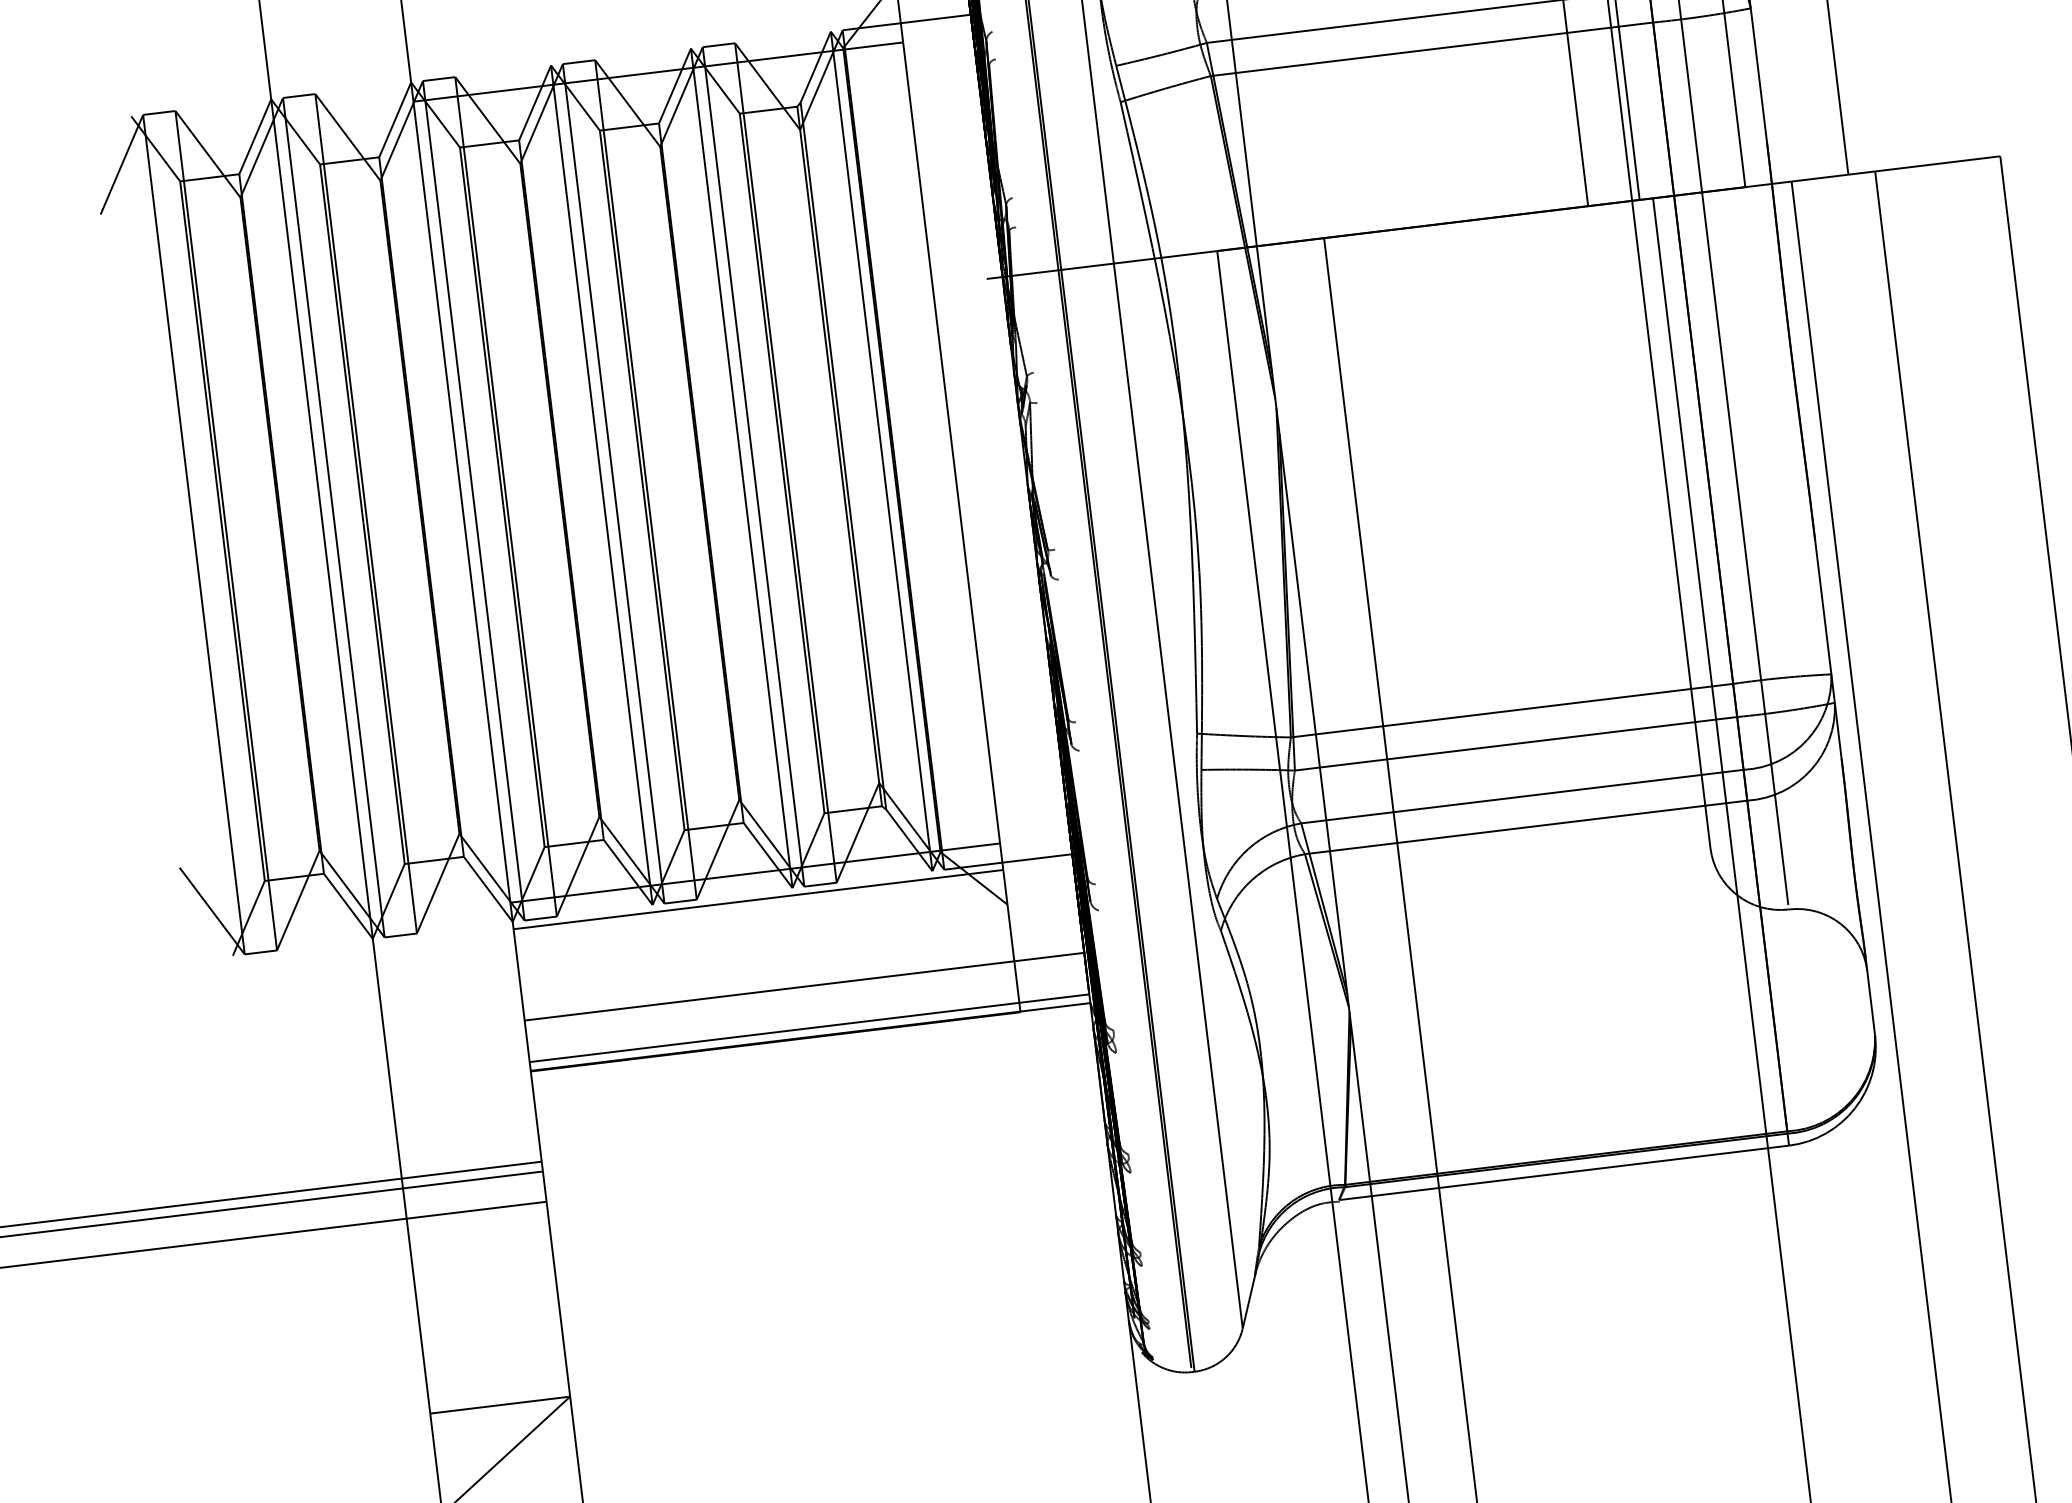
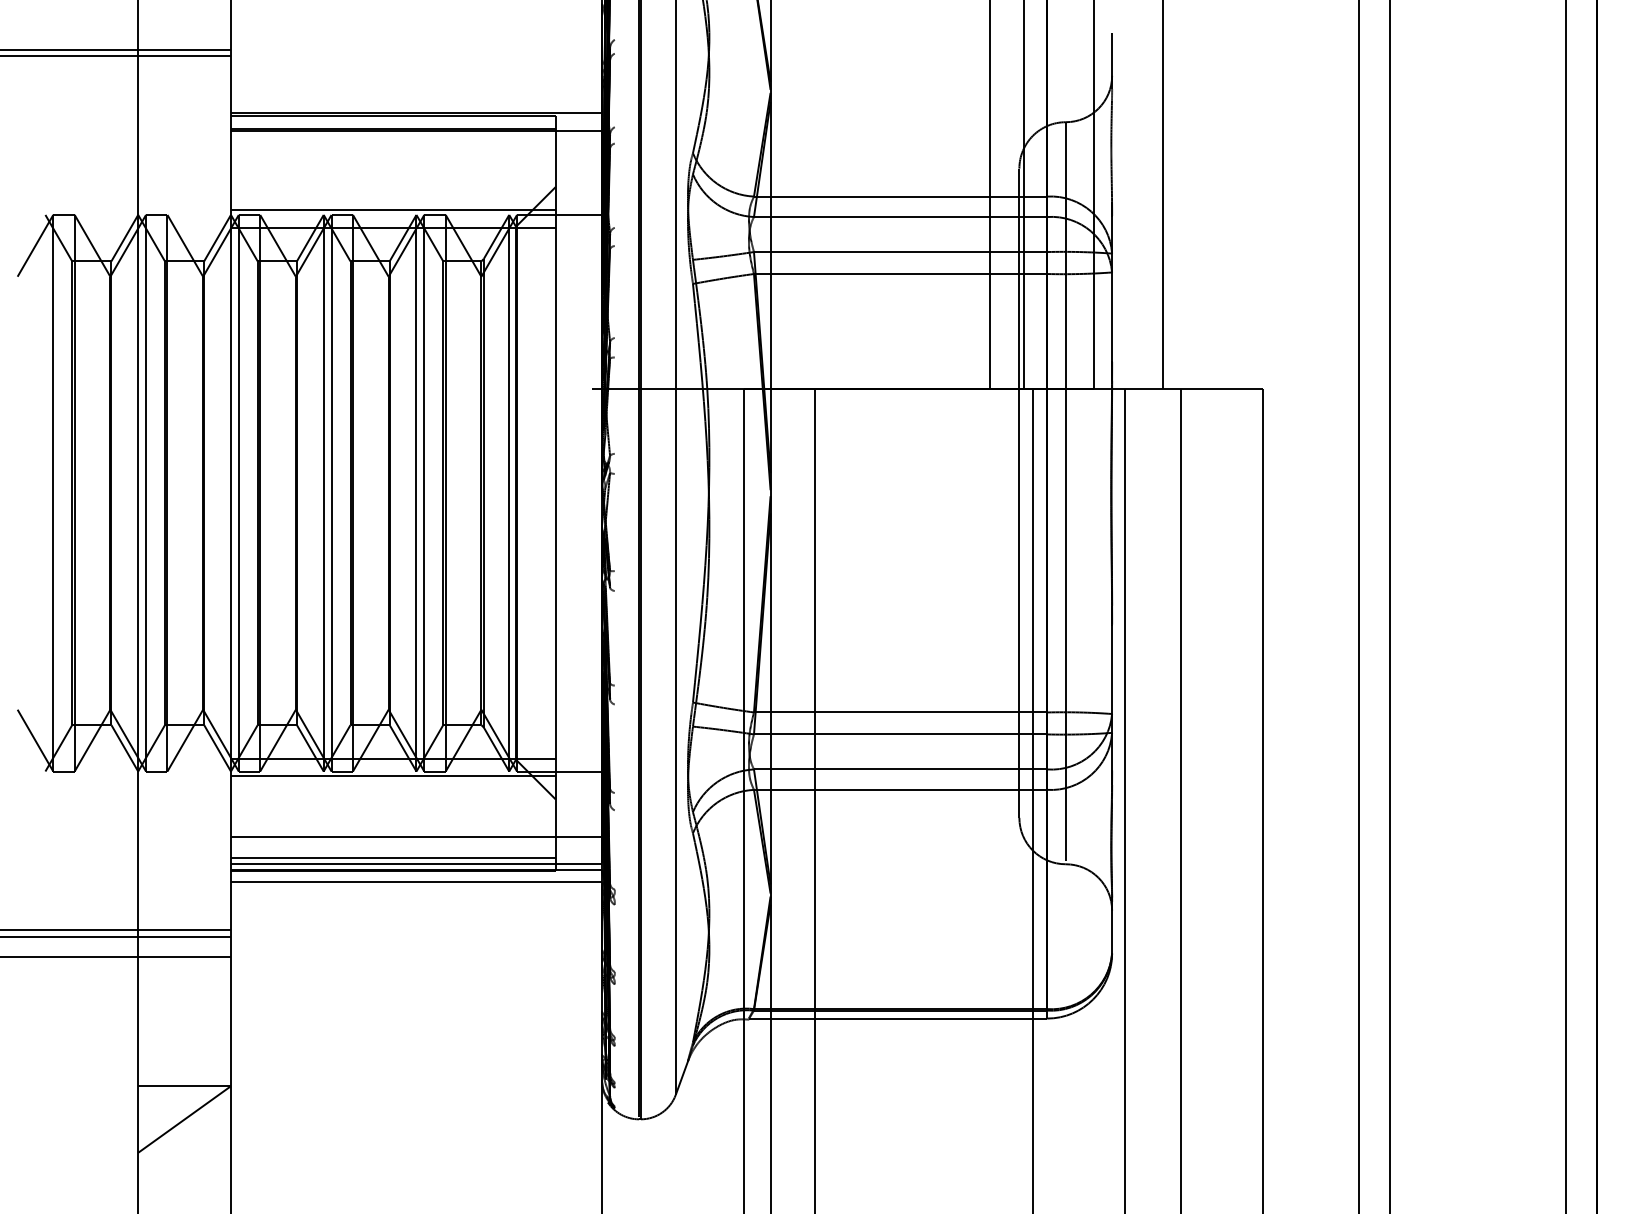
line: (653, 46) -> (392, 210), added
line: (772, 1022) -> (392, 857), added
line: (811, 1055) -> (415, 882), added

